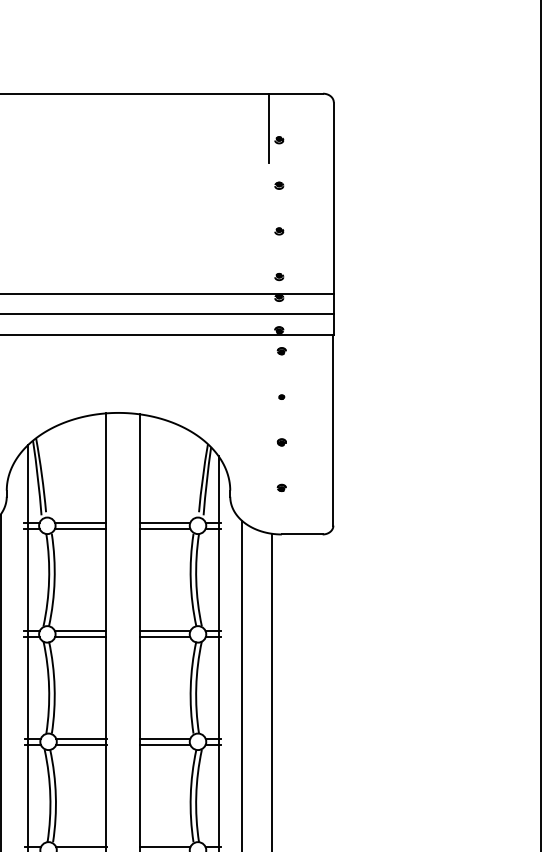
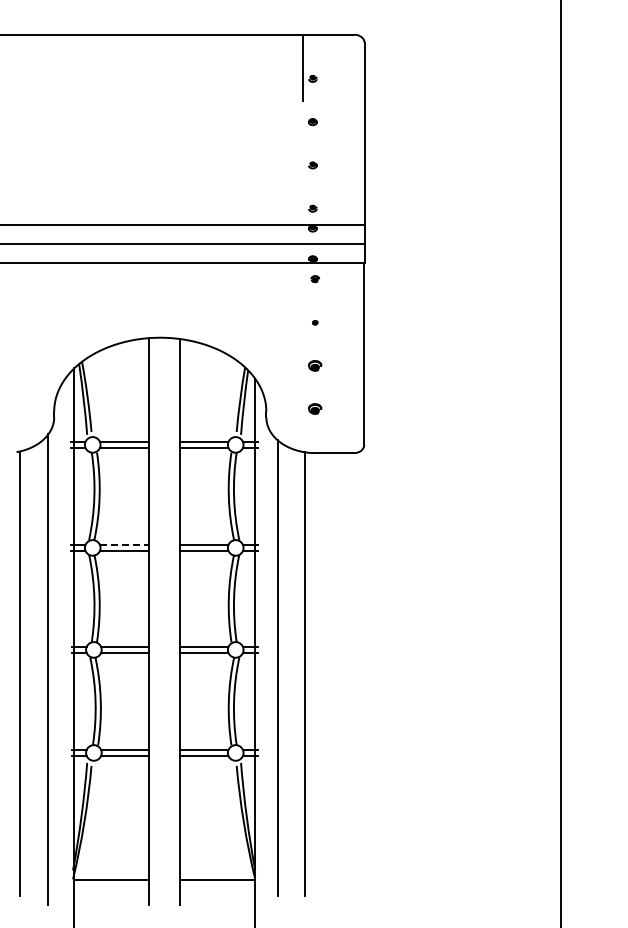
part: (282, 442) -> (315, 365), size x1.6
part: (282, 487) -> (315, 408), size x1.6
line: (80, 631) -> (124, 545), solid -> dashed

